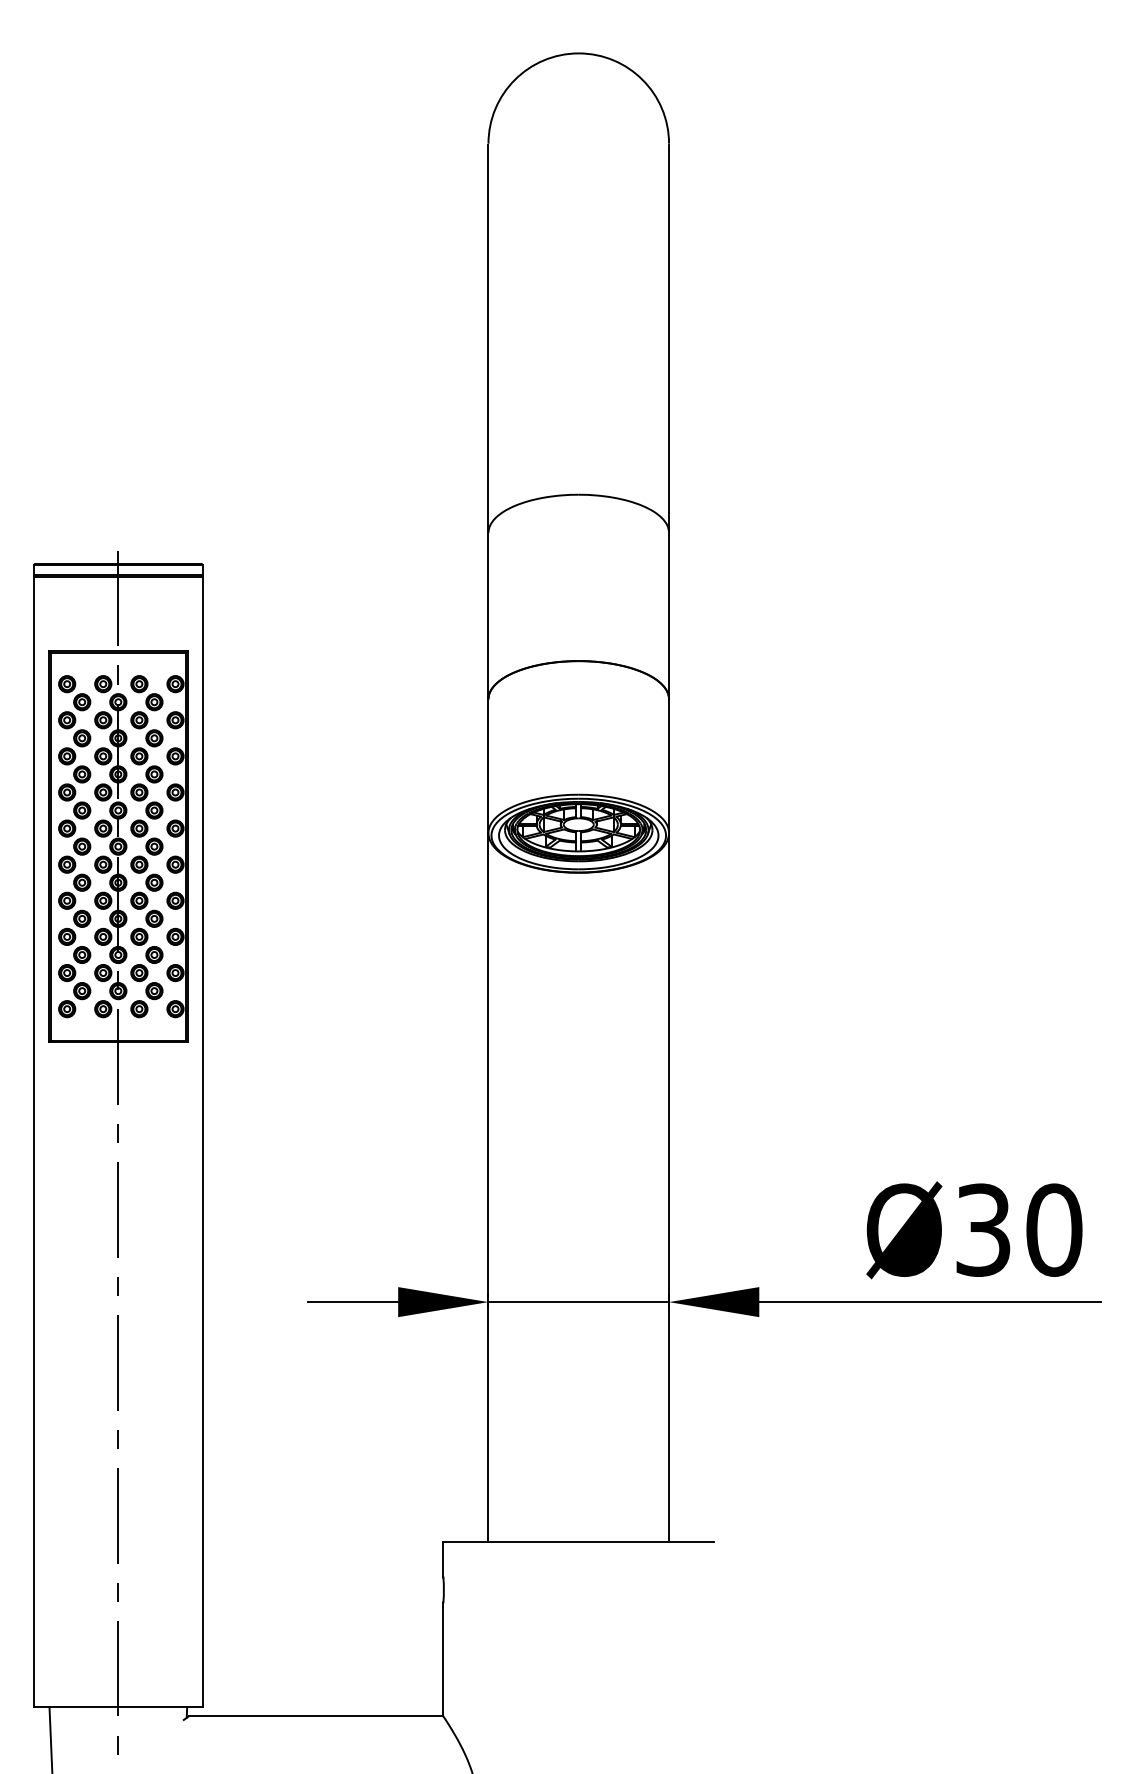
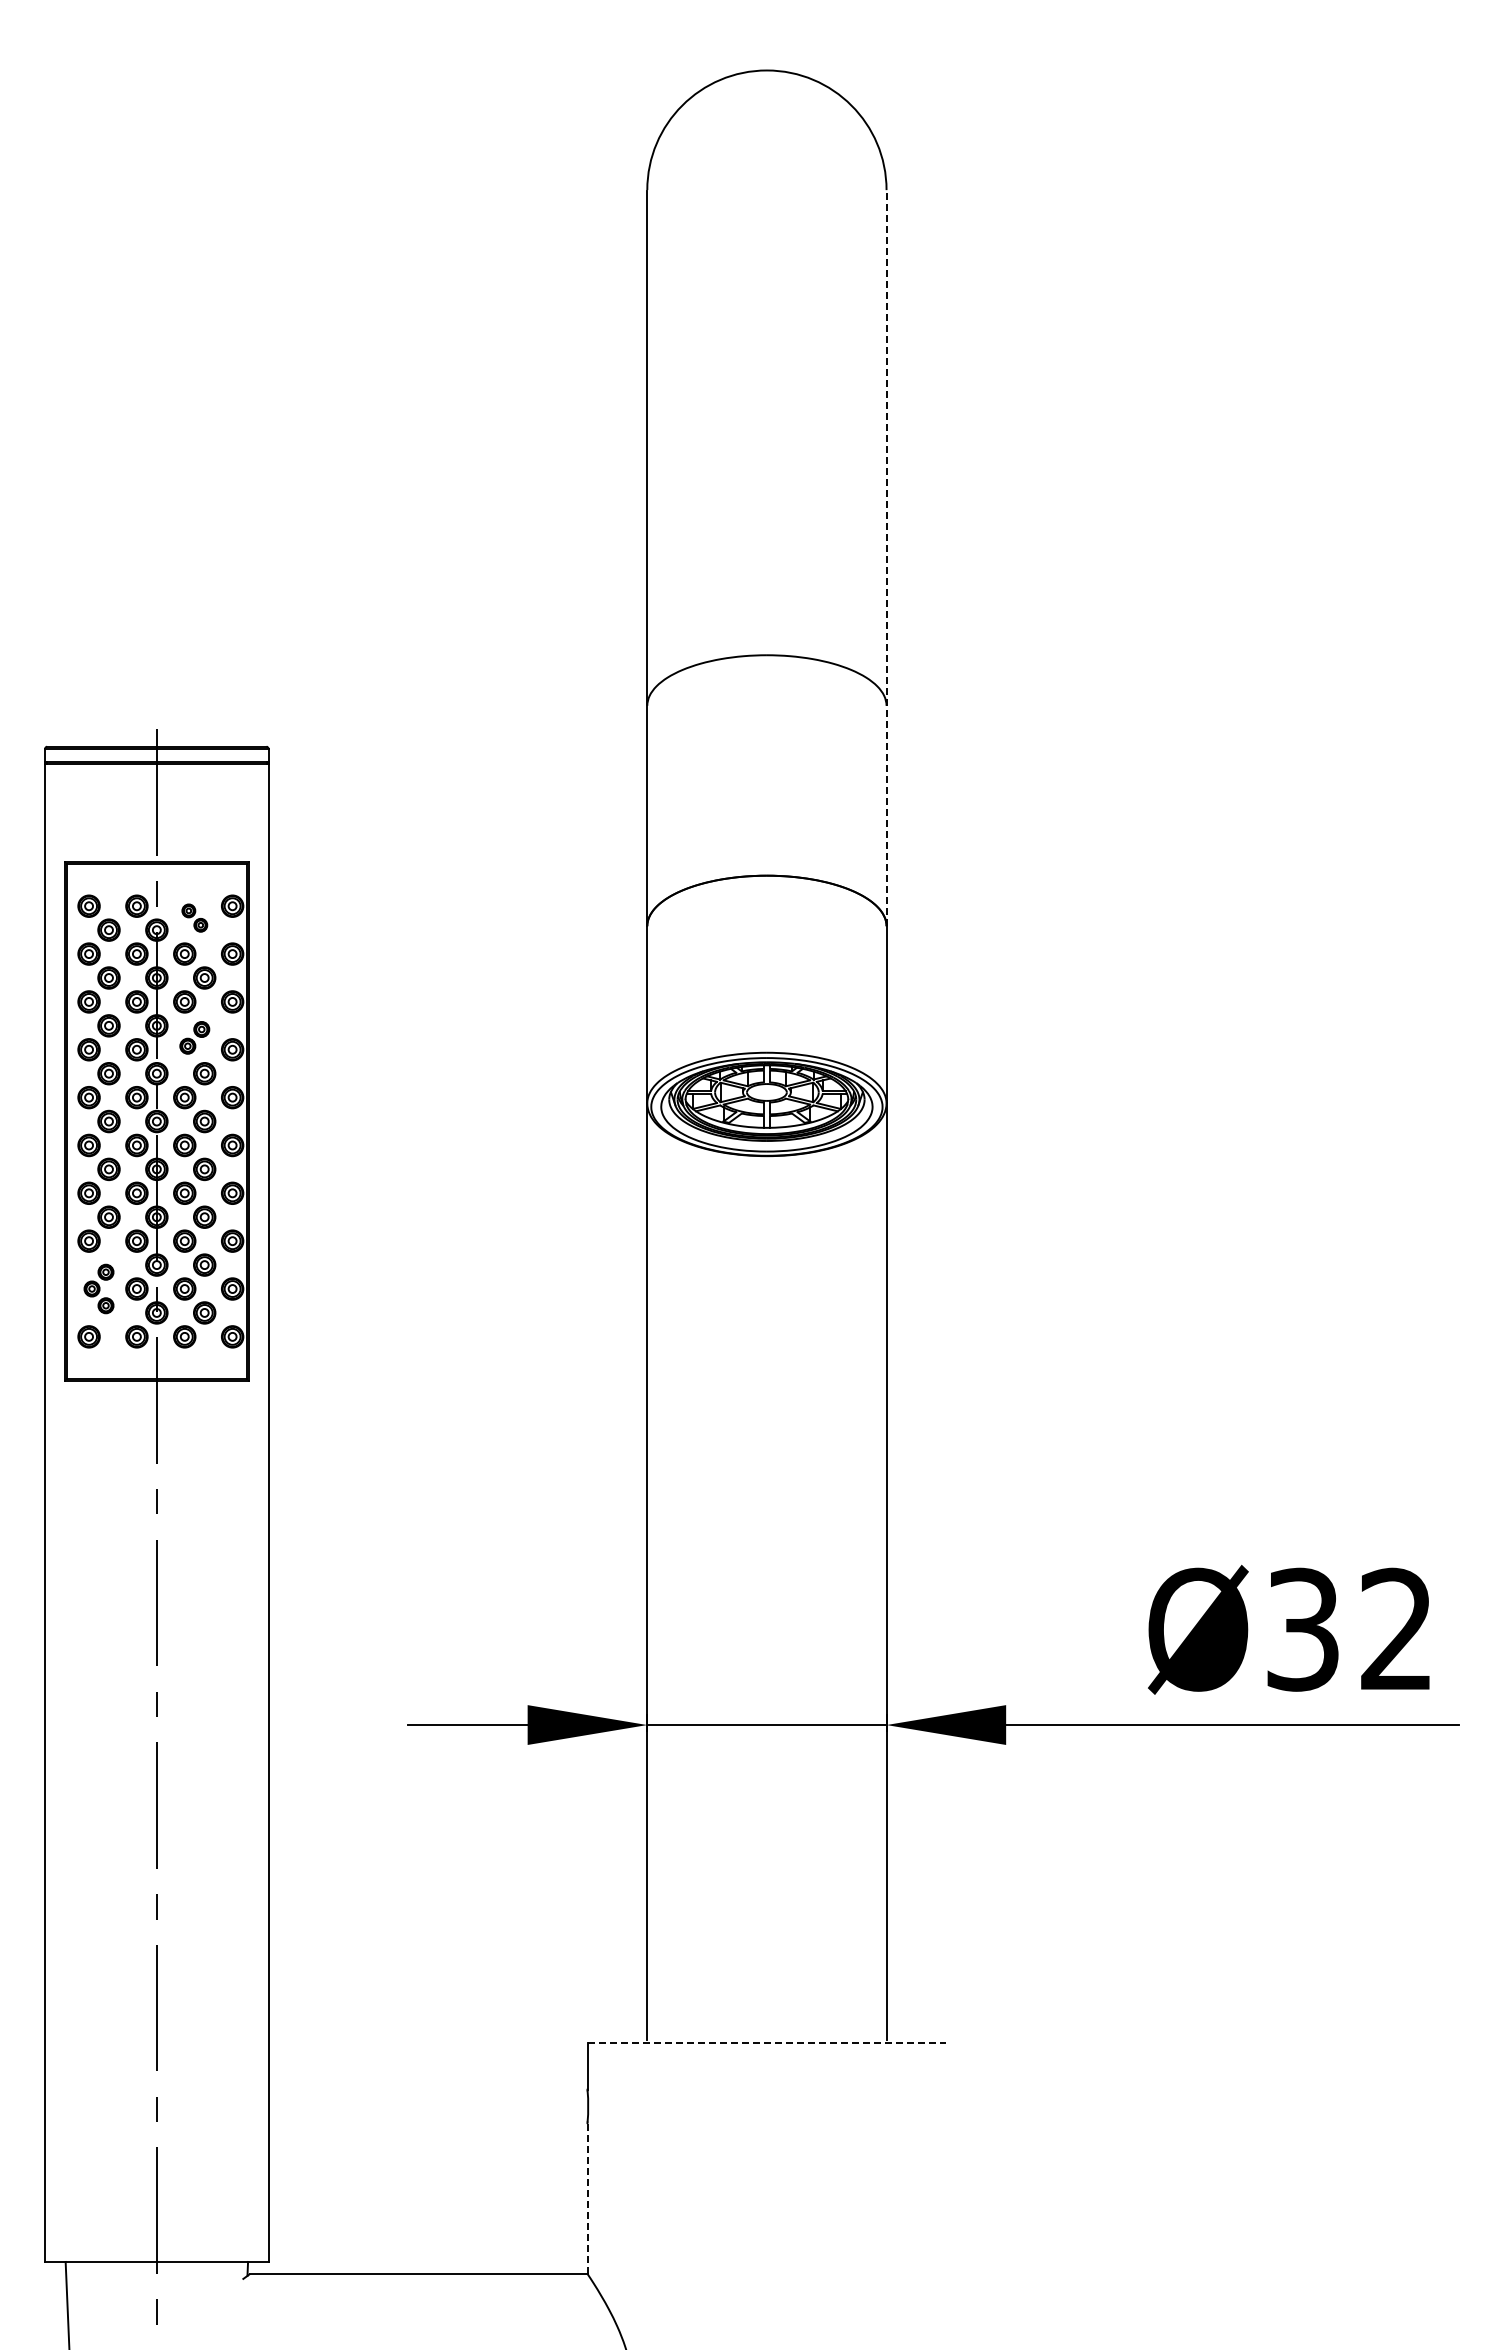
line: (669, 421) -> (886, 558), solid -> dashed
part: (146, 692) -> (194, 917), size x0.6
part: (146, 783) -> (194, 1037), size x0.7
part: (74, 972) -> (98, 1288), size x0.7
text: (1054, 1230) -> (1397, 1629), Ø30 -> Ø32
line: (579, 1541) -> (767, 2042), solid -> dashed
line: (443, 1659) -> (587, 2198), solid -> dashed

